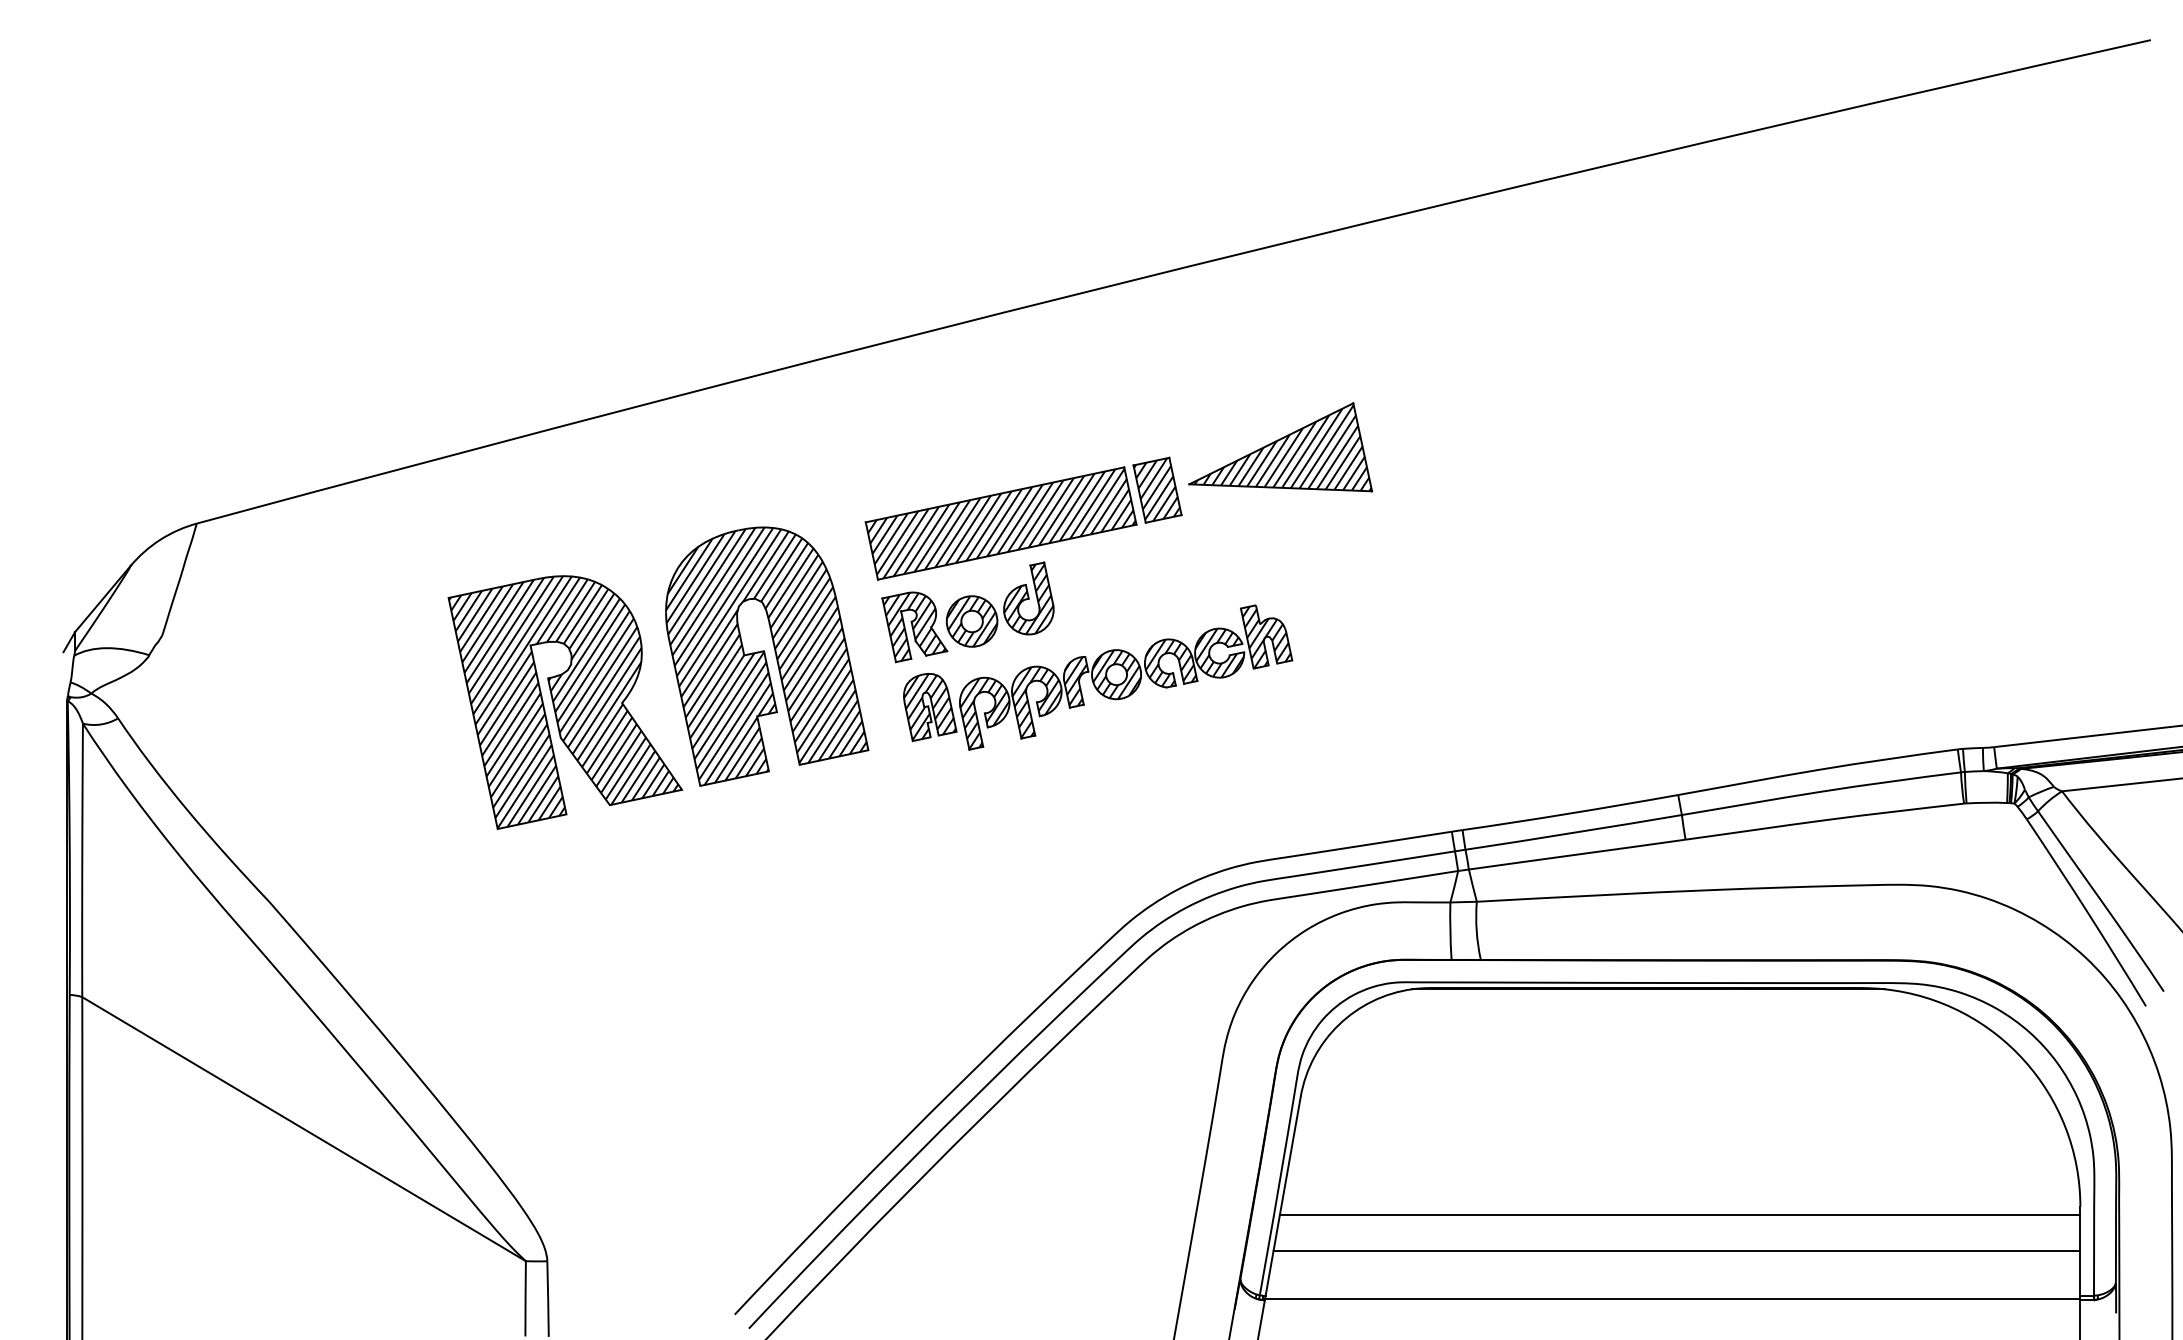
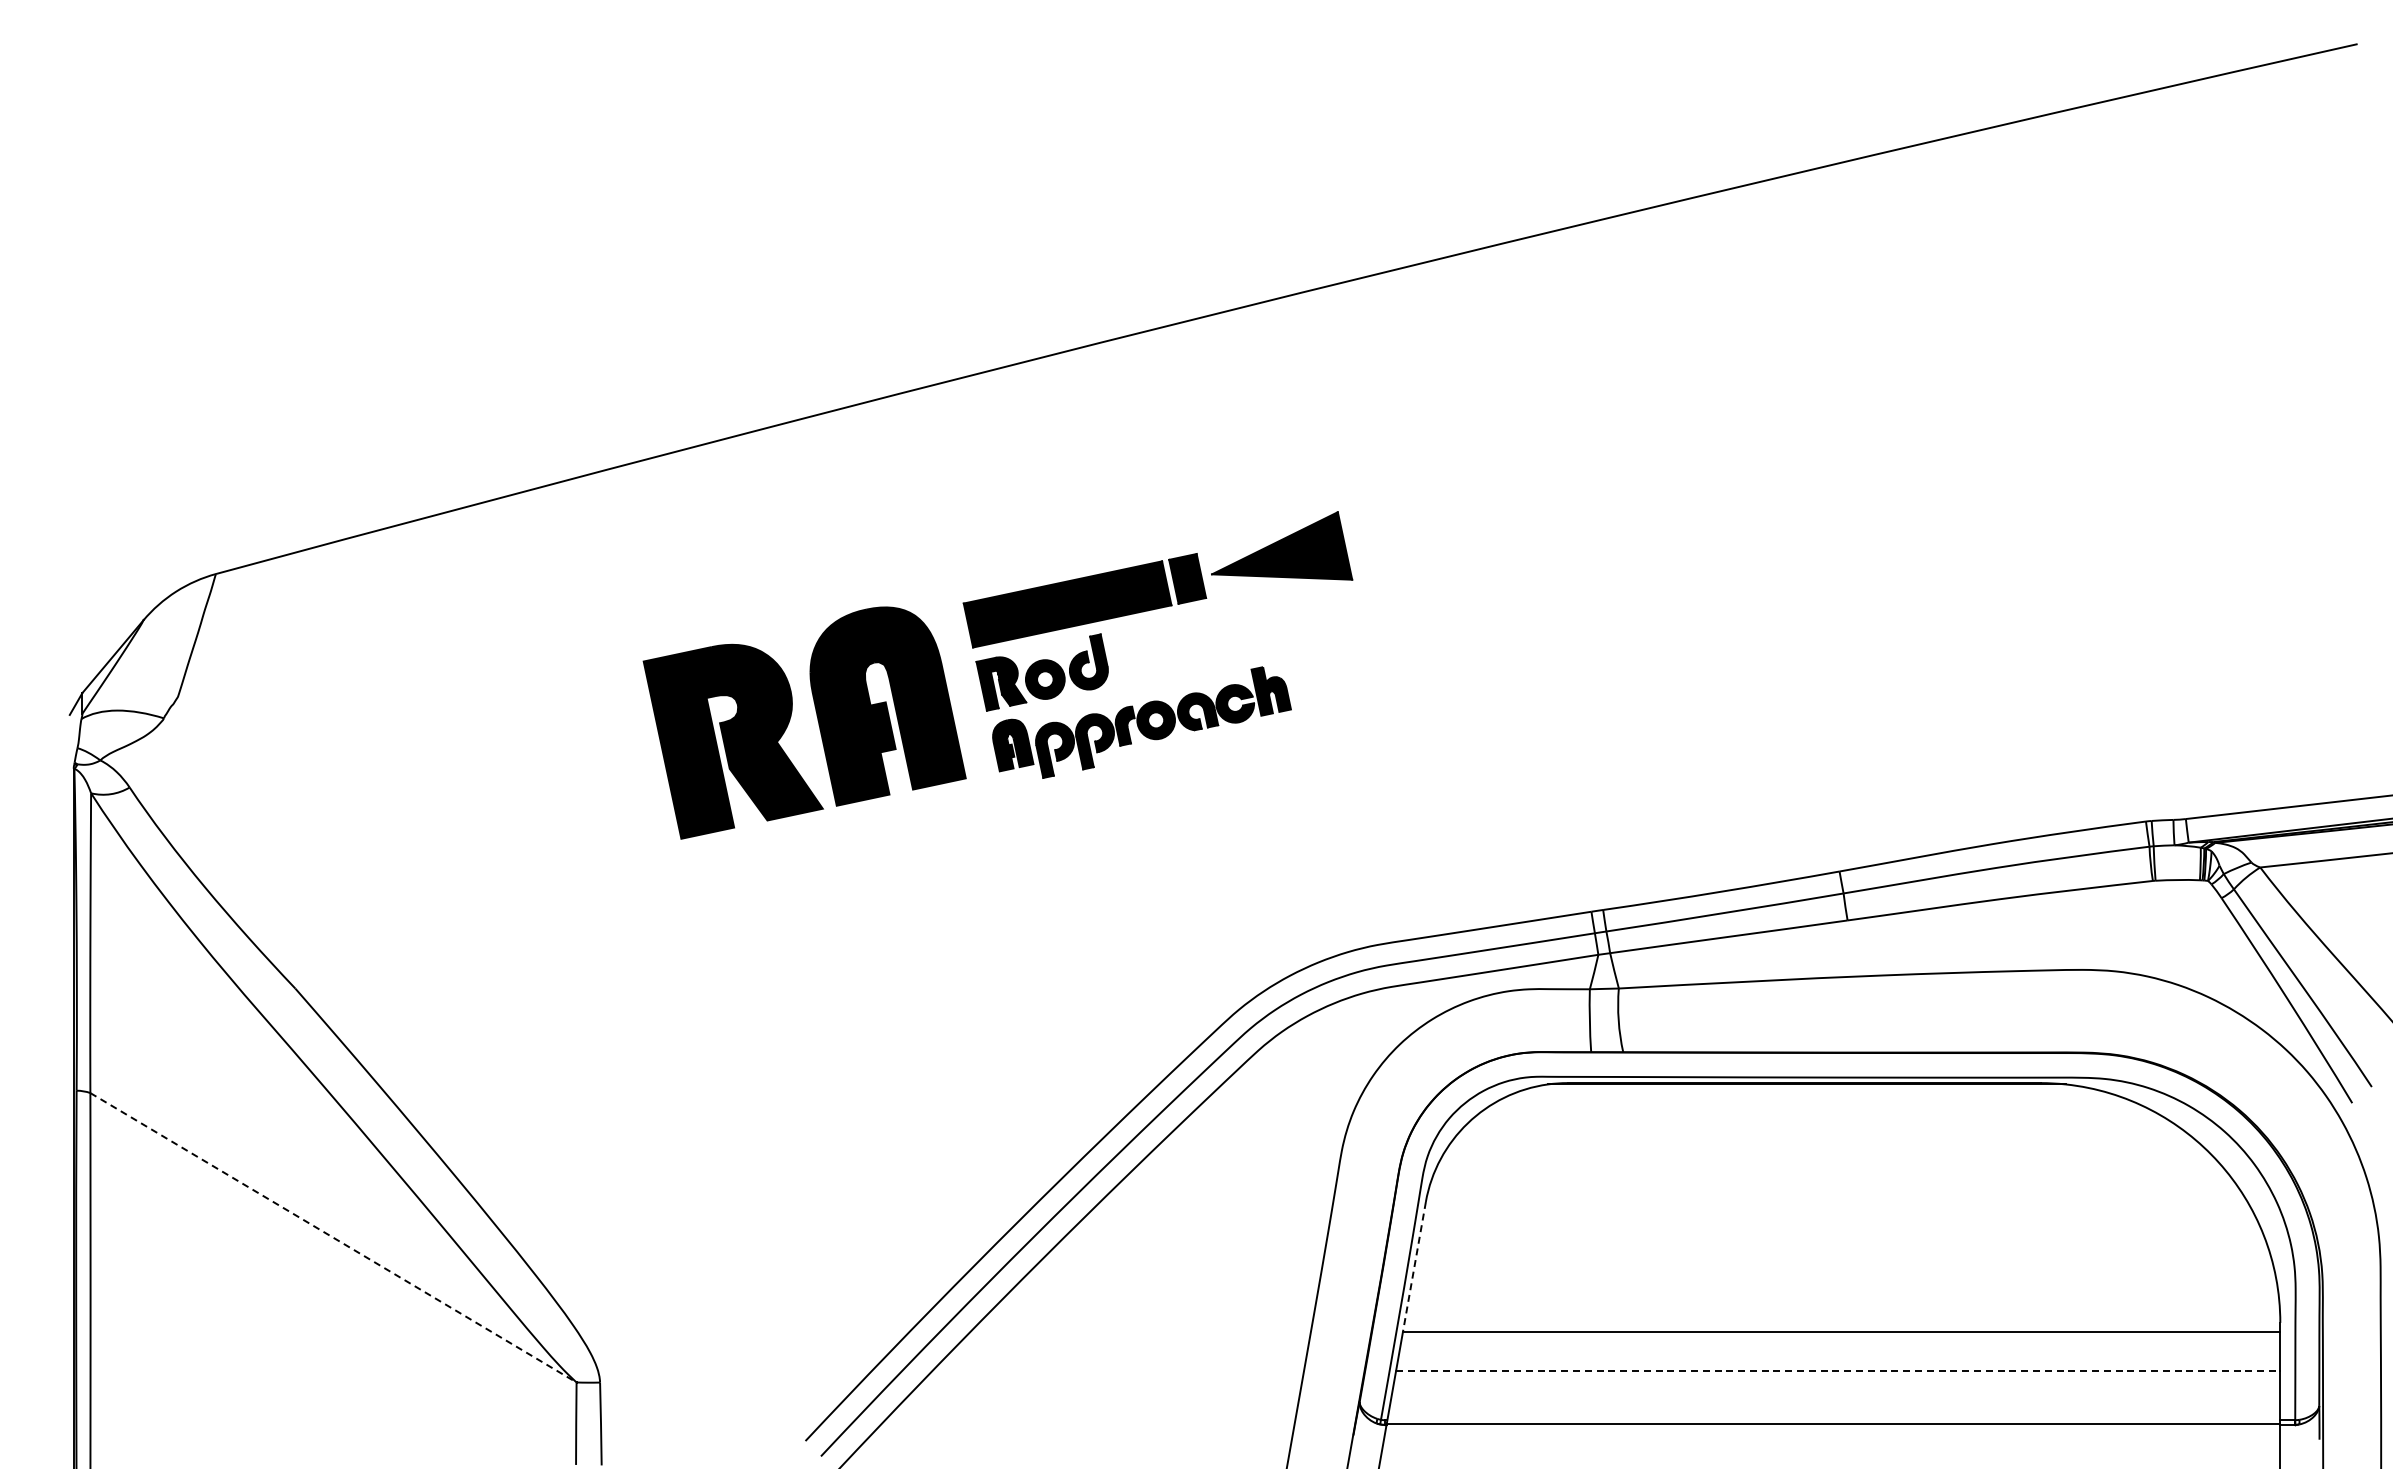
part: (909, 616) -> (997, 675), size x0.7
line: (304, 1128) -> (333, 1237), solid -> dashed
line: (1290, 1155) -> (1414, 1266), solid -> dashed
line: (1677, 1251) -> (1838, 1371), solid -> dashed

